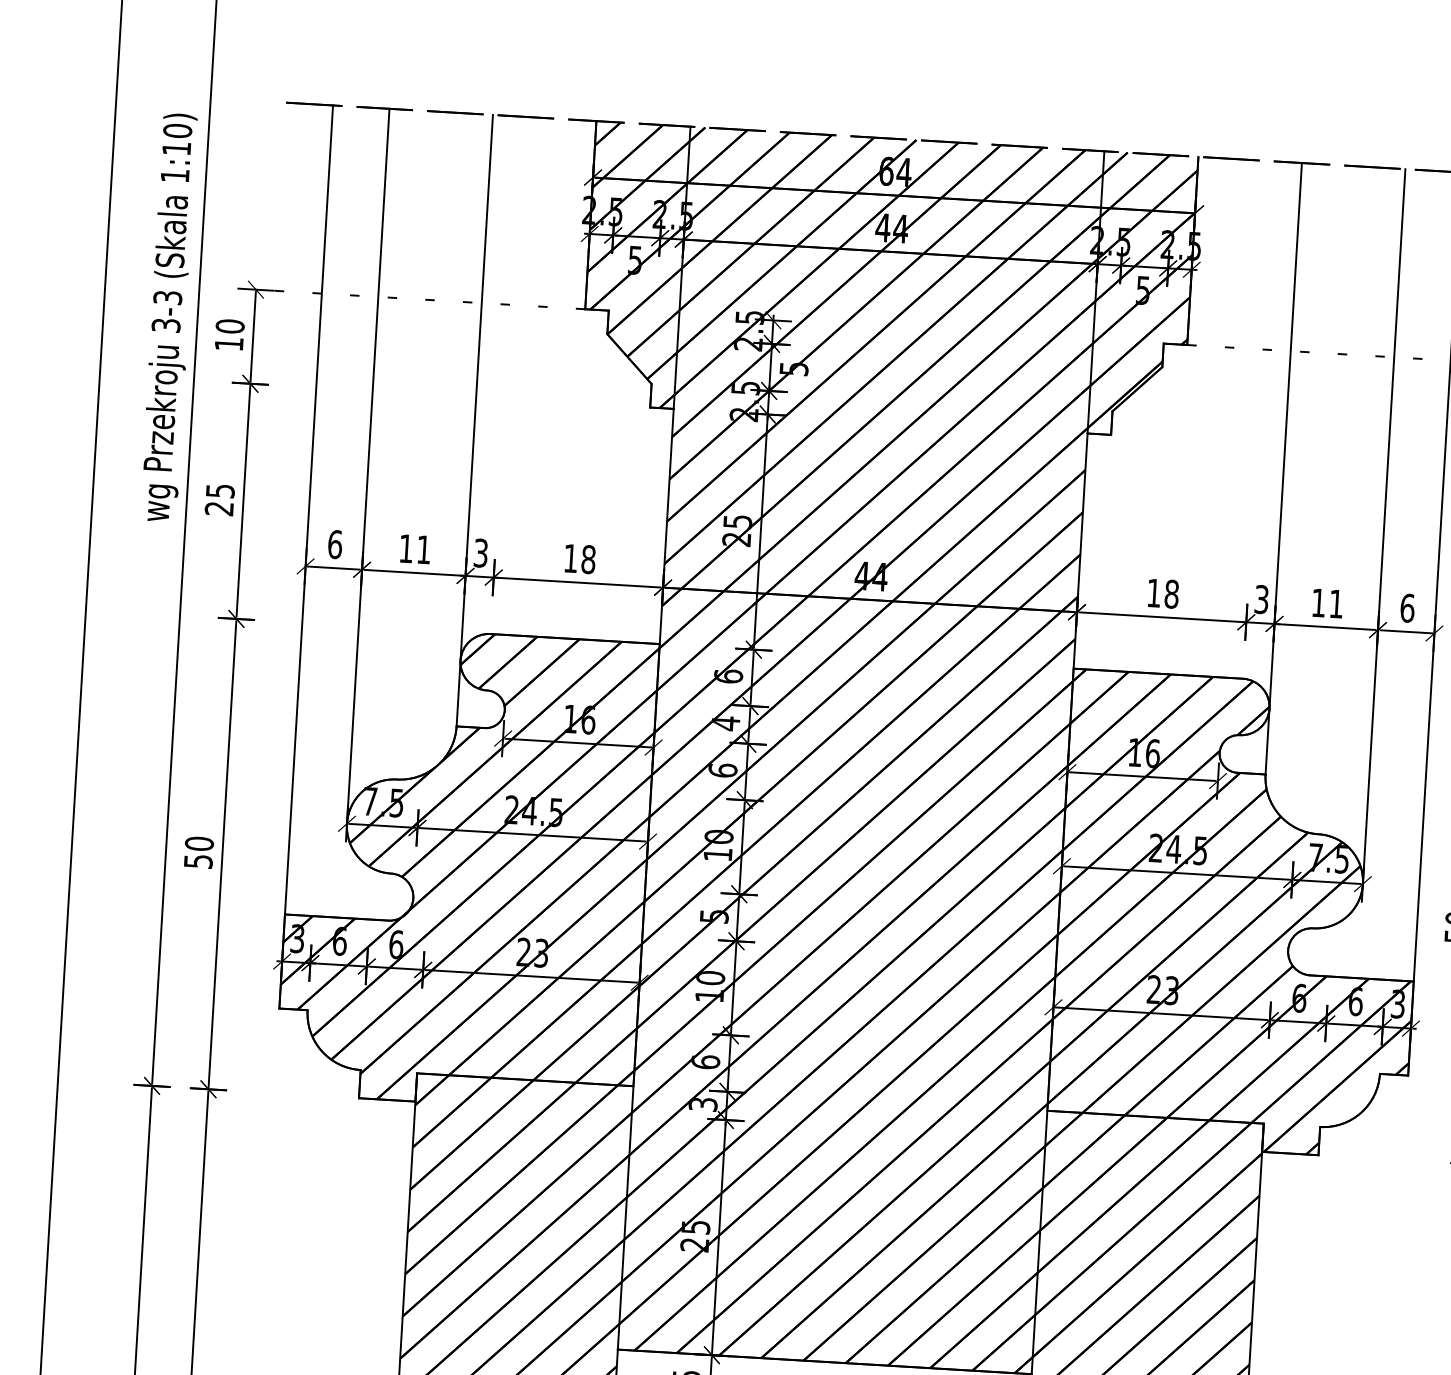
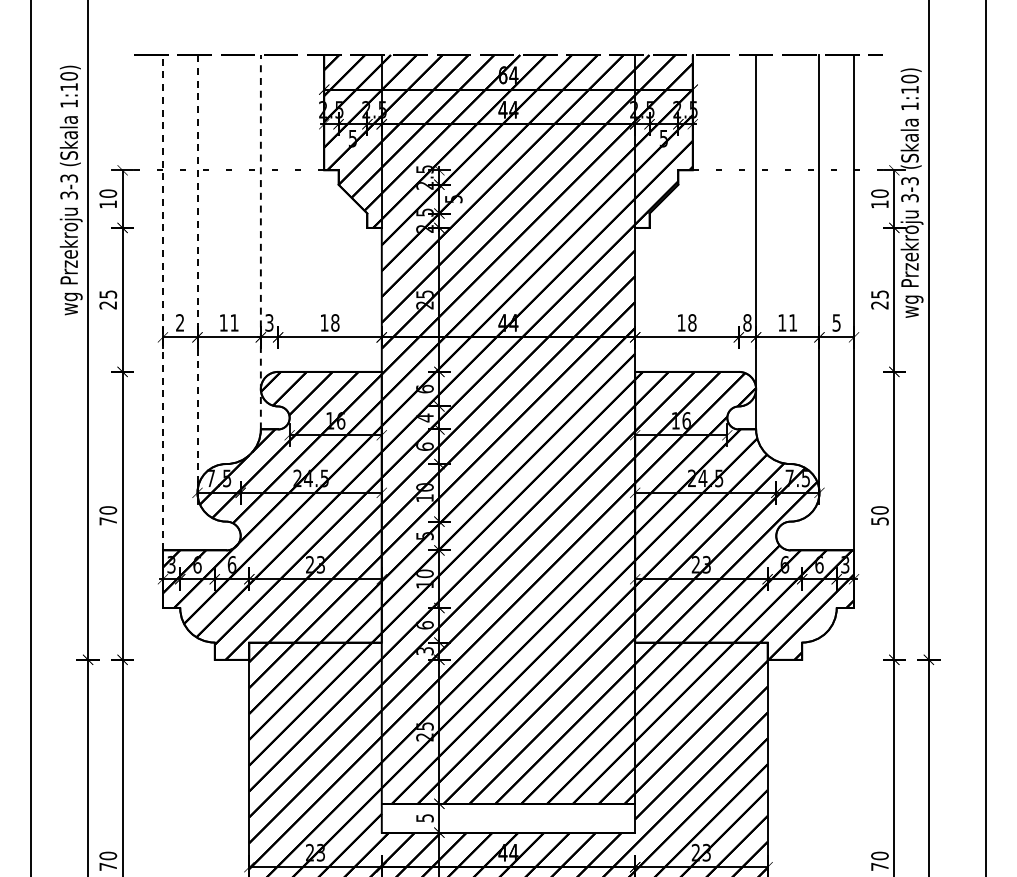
line: (474, 419) -> (260, 241), solid -> dashed
line: (368, 465) -> (197, 273), solid -> dashed
line: (308, 509) -> (162, 302), solid -> dashed
text: (335, 543) -> (180, 322), 6 -> 2
text: (1261, 598) -> (747, 322), 3 -> 8
text: (1407, 607) -> (836, 322), 6 -> 5
text: (198, 861) -> (108, 521), 50 -> 70

